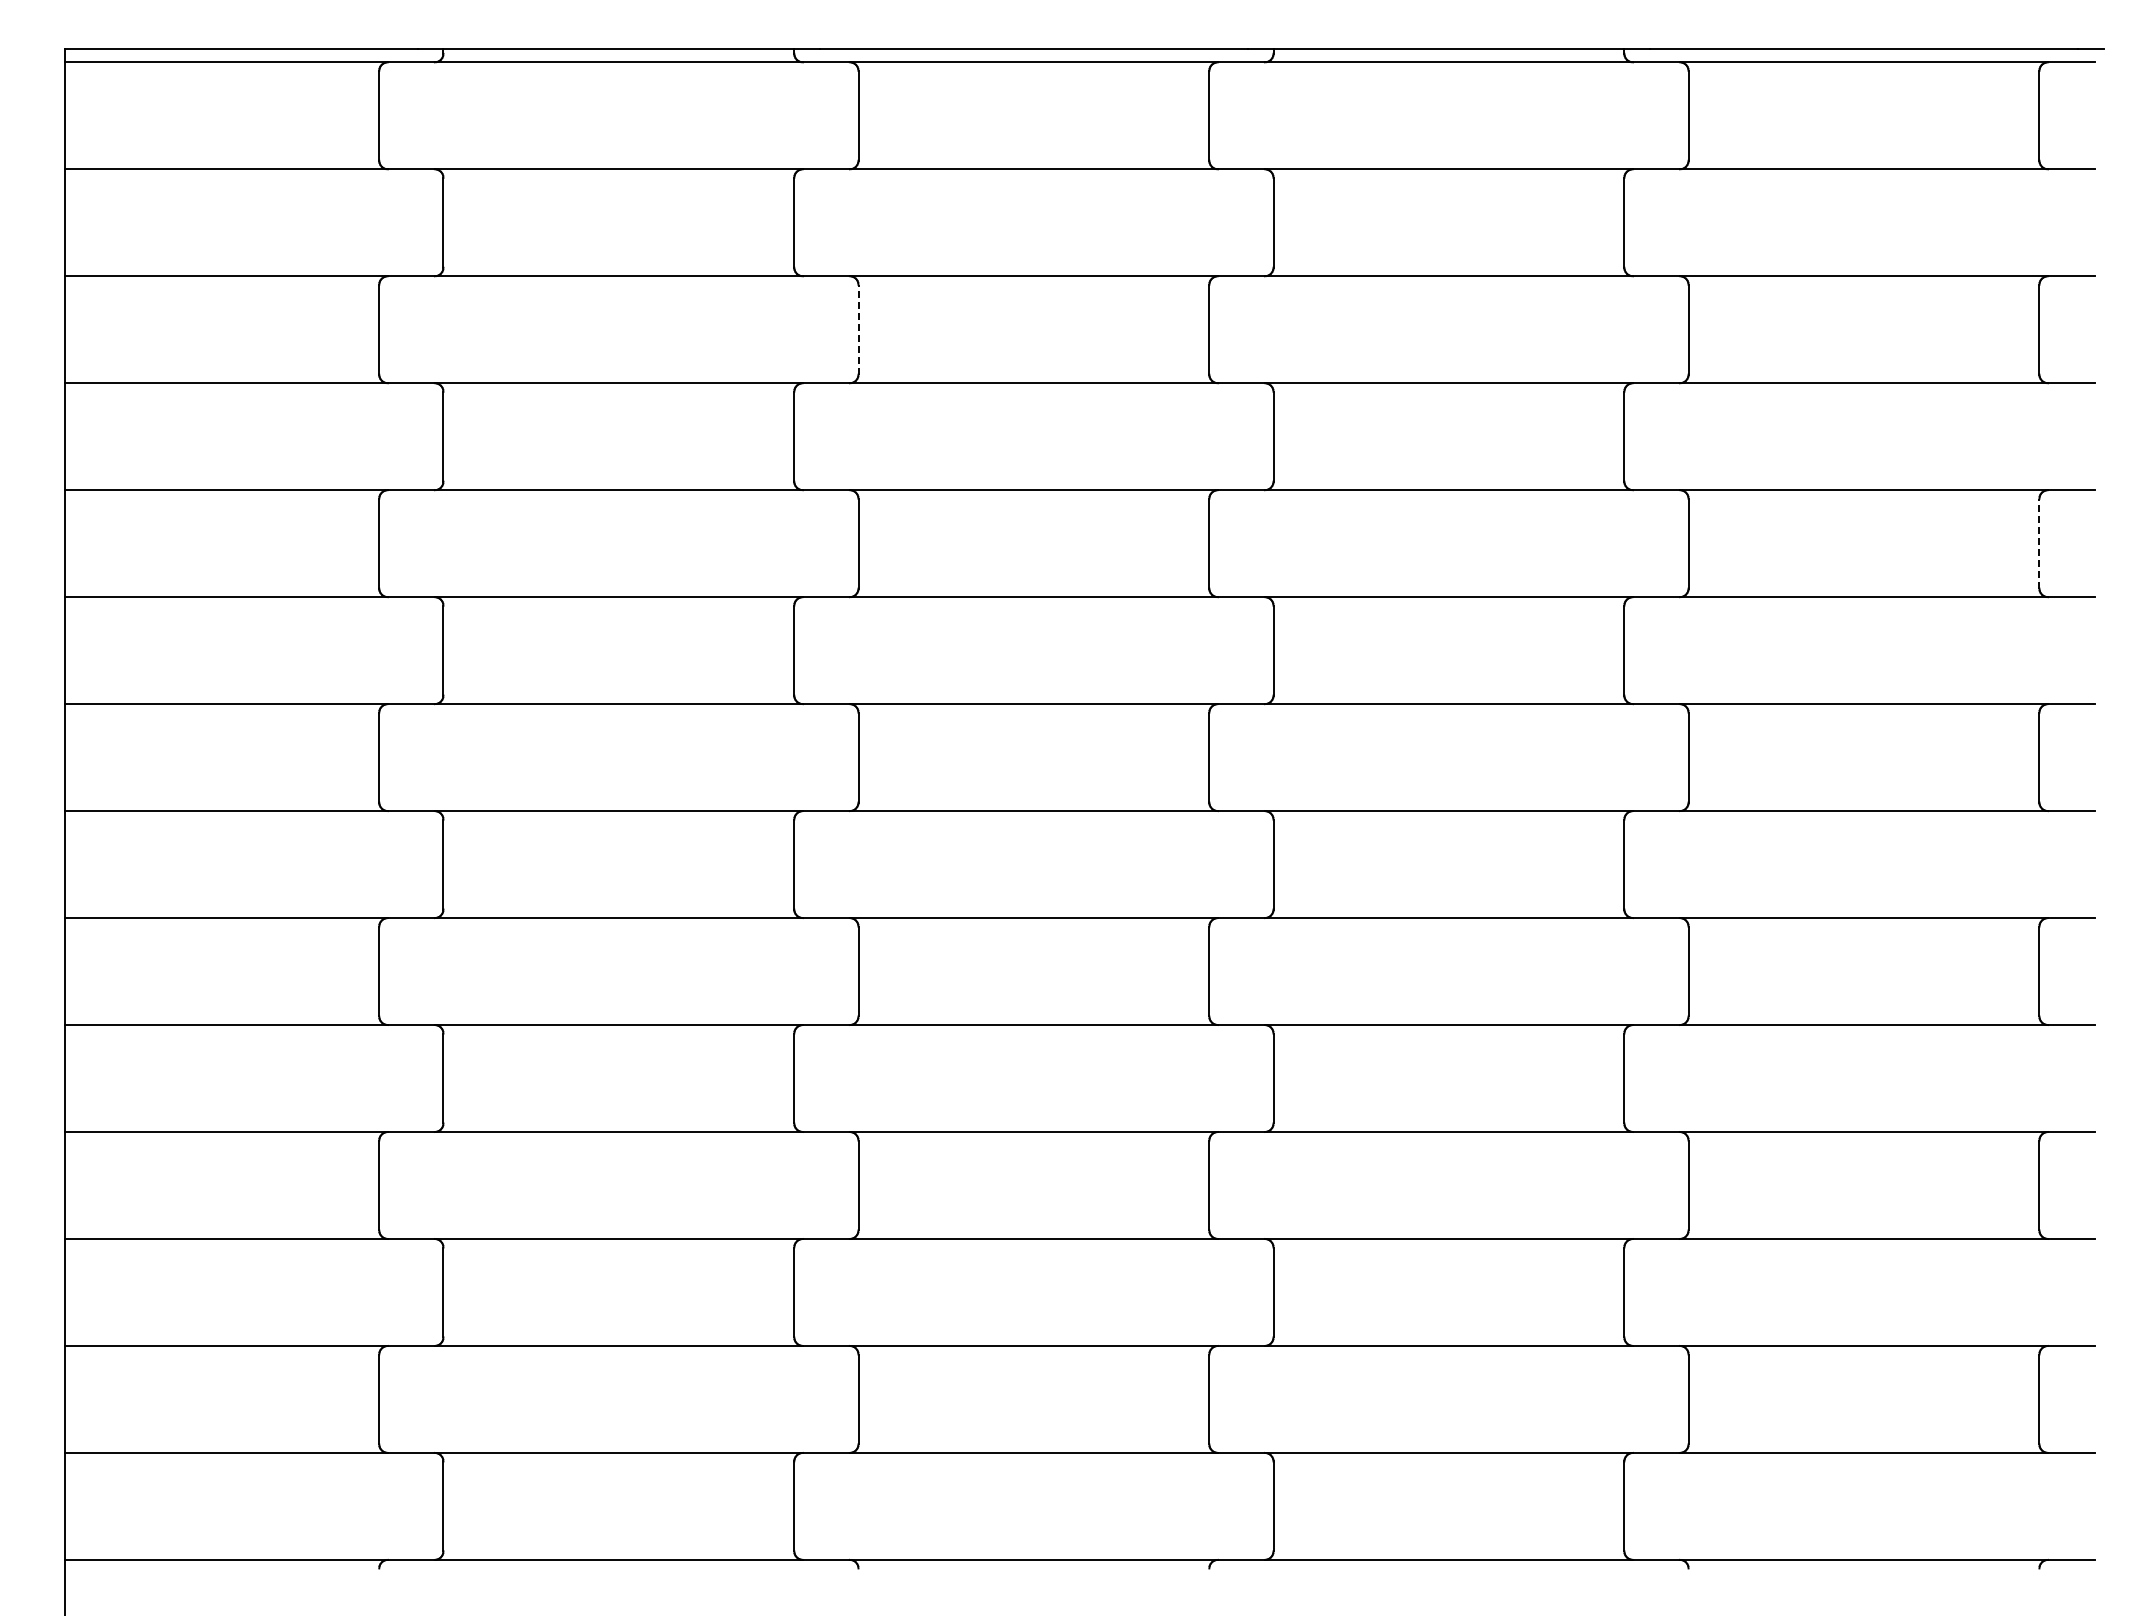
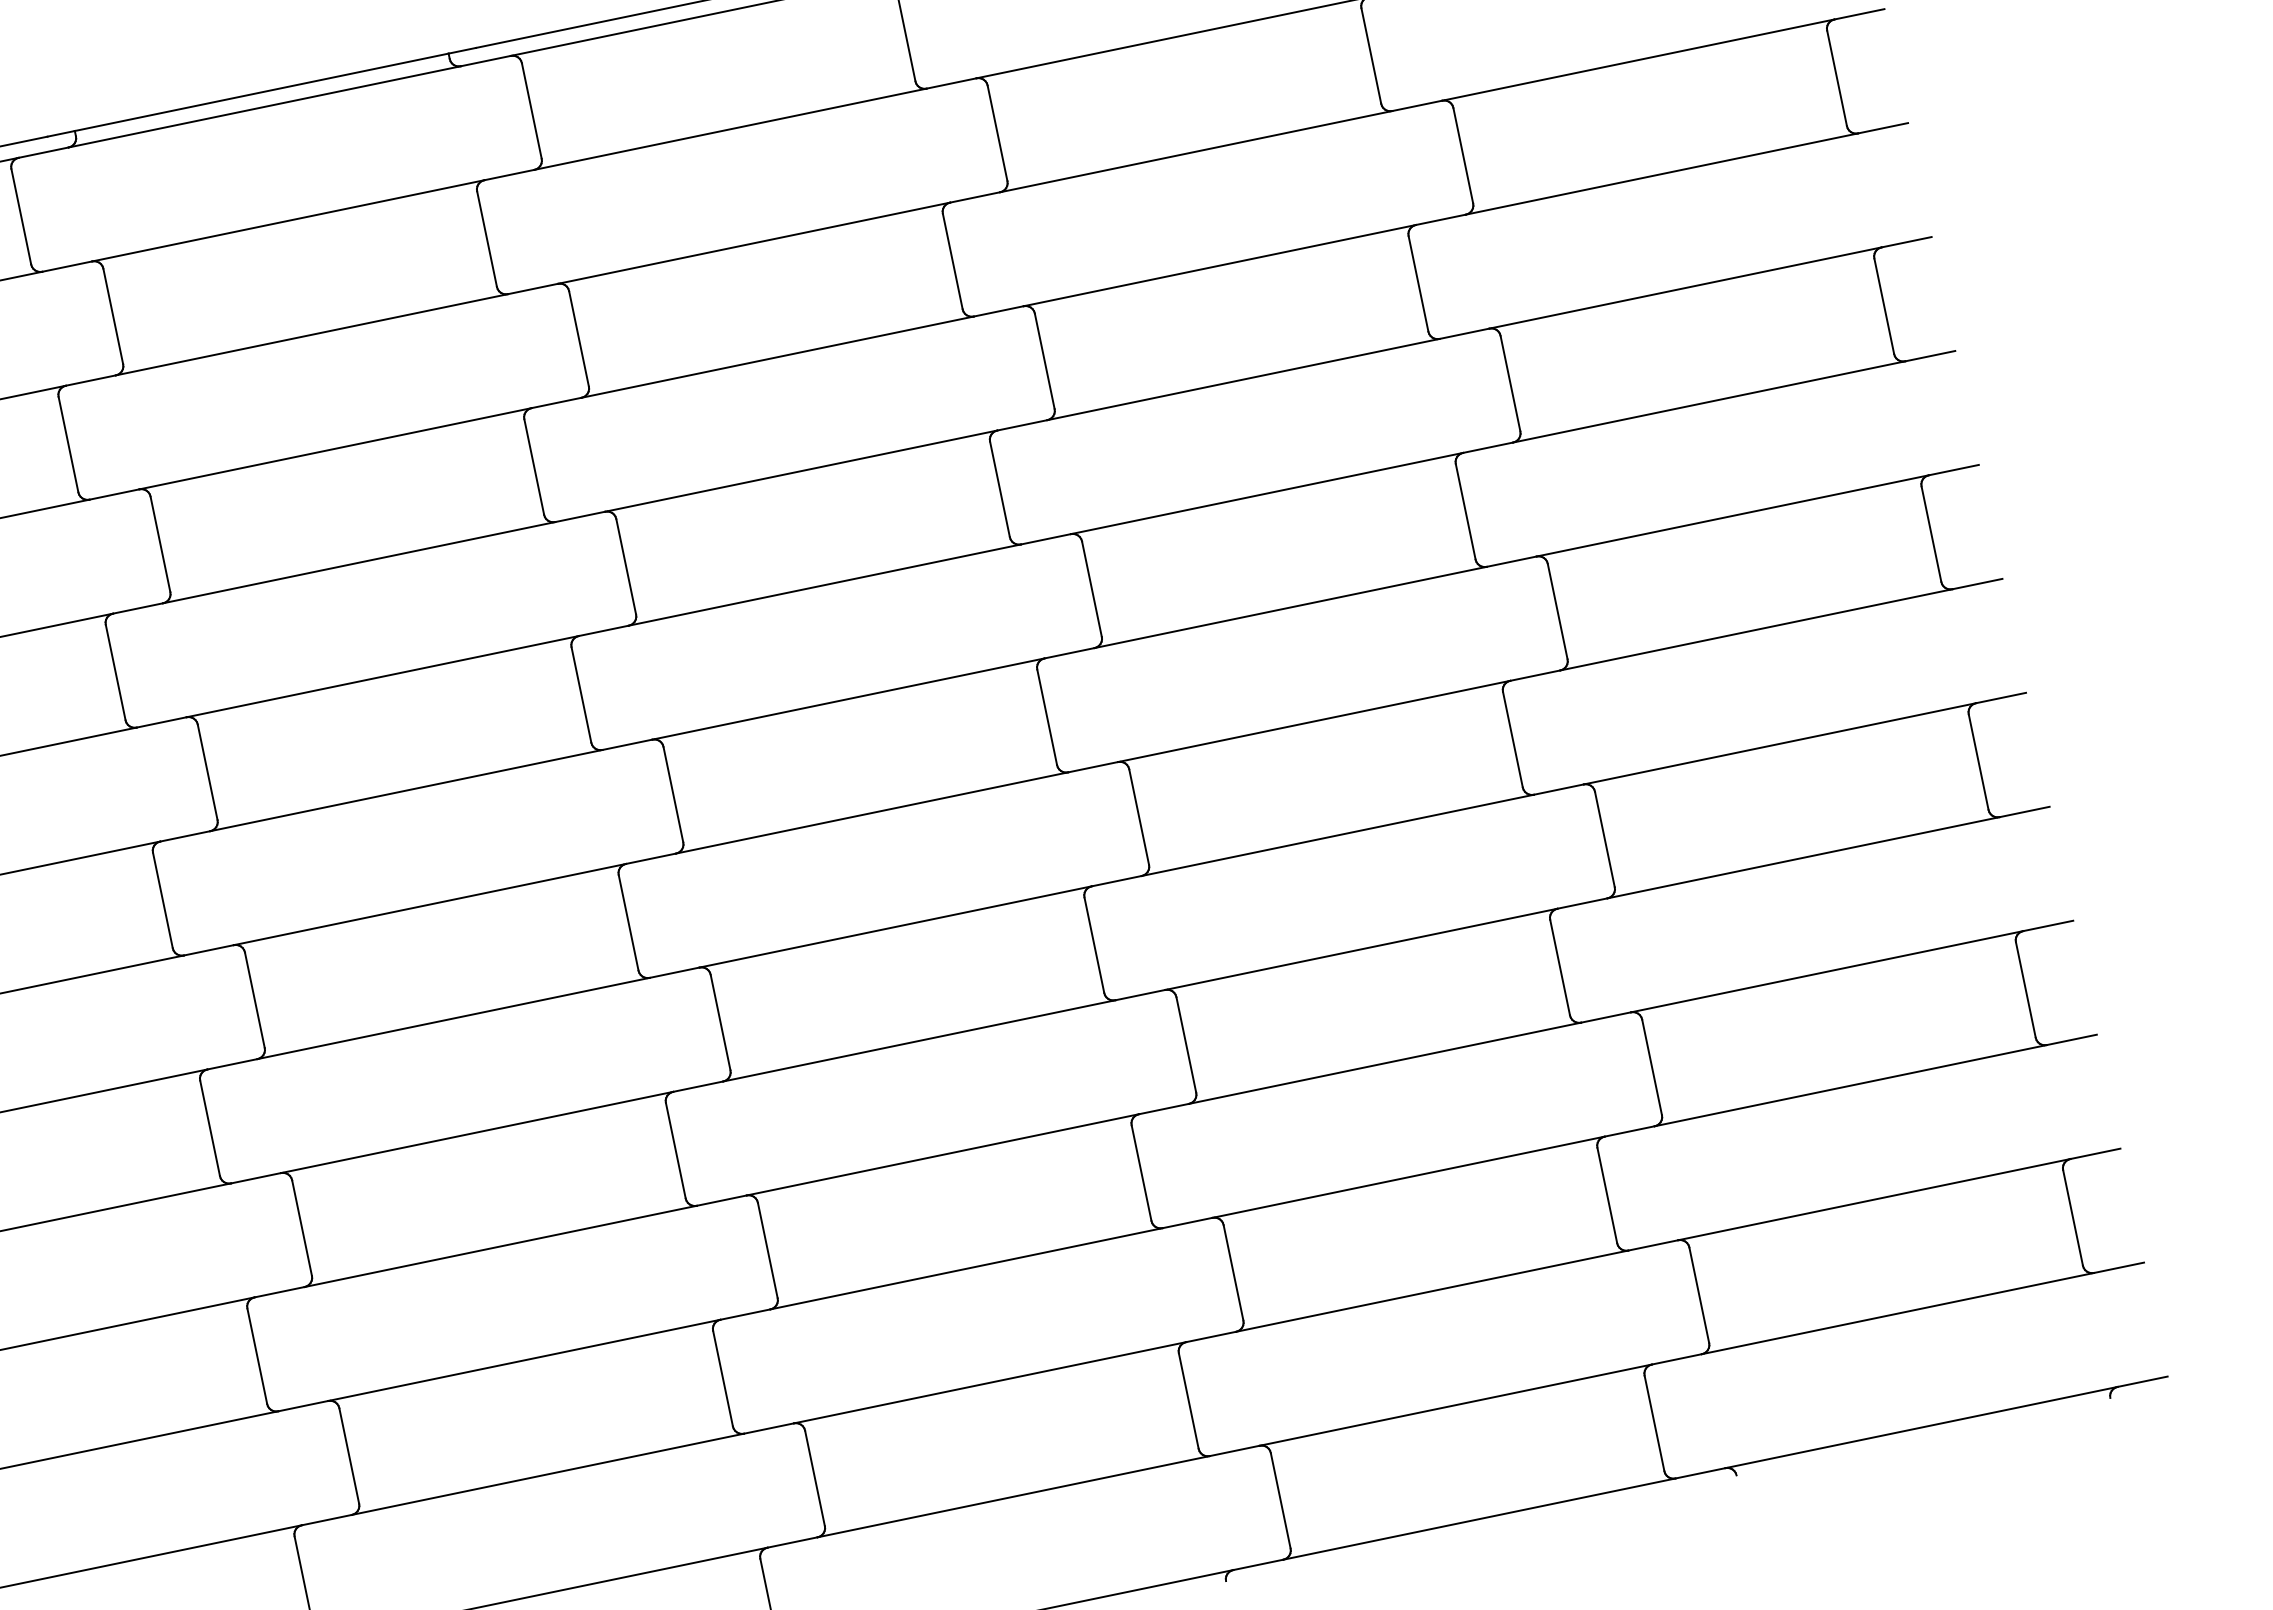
line: (858, 329) -> (578, 338), dashed -> solid
line: (2039, 543) -> (1884, 306), dashed -> solid

